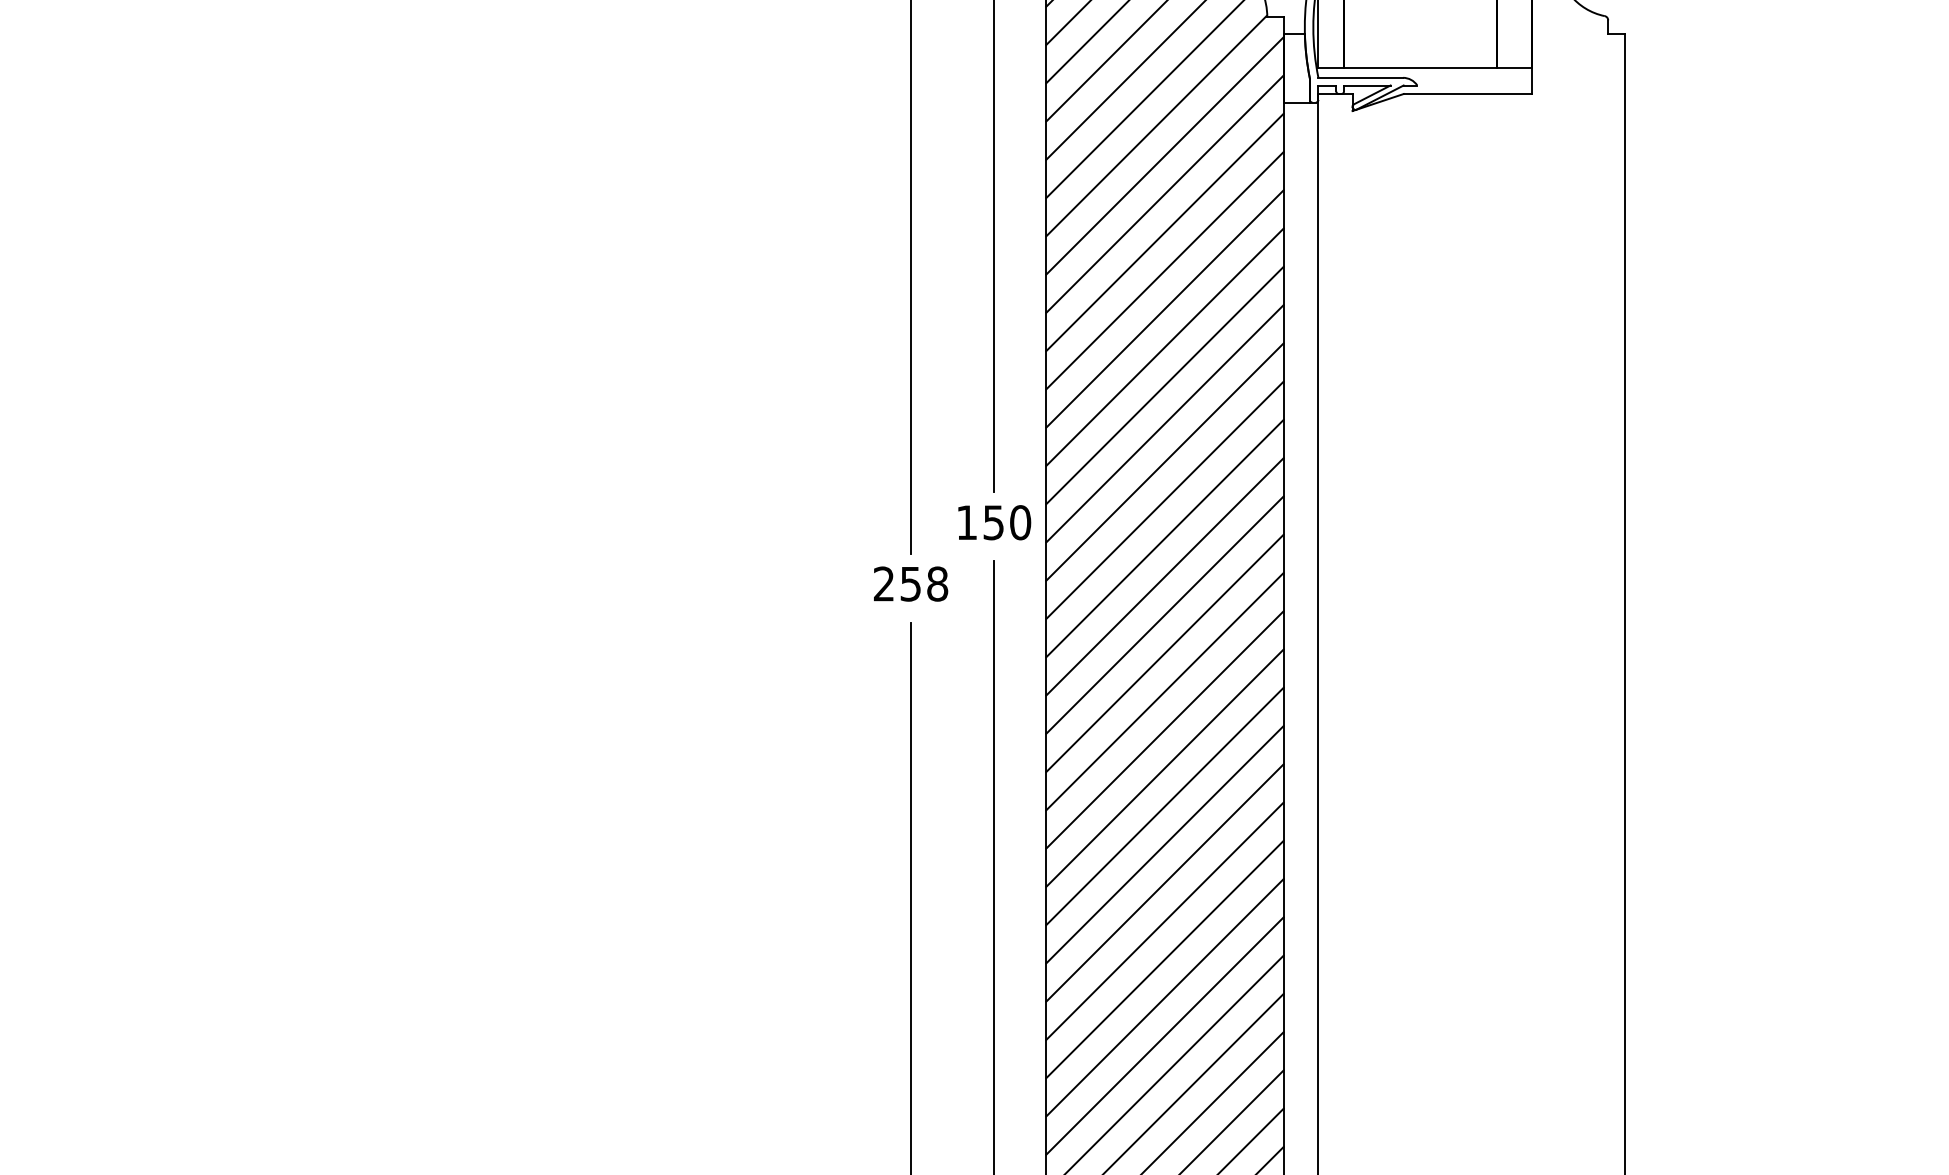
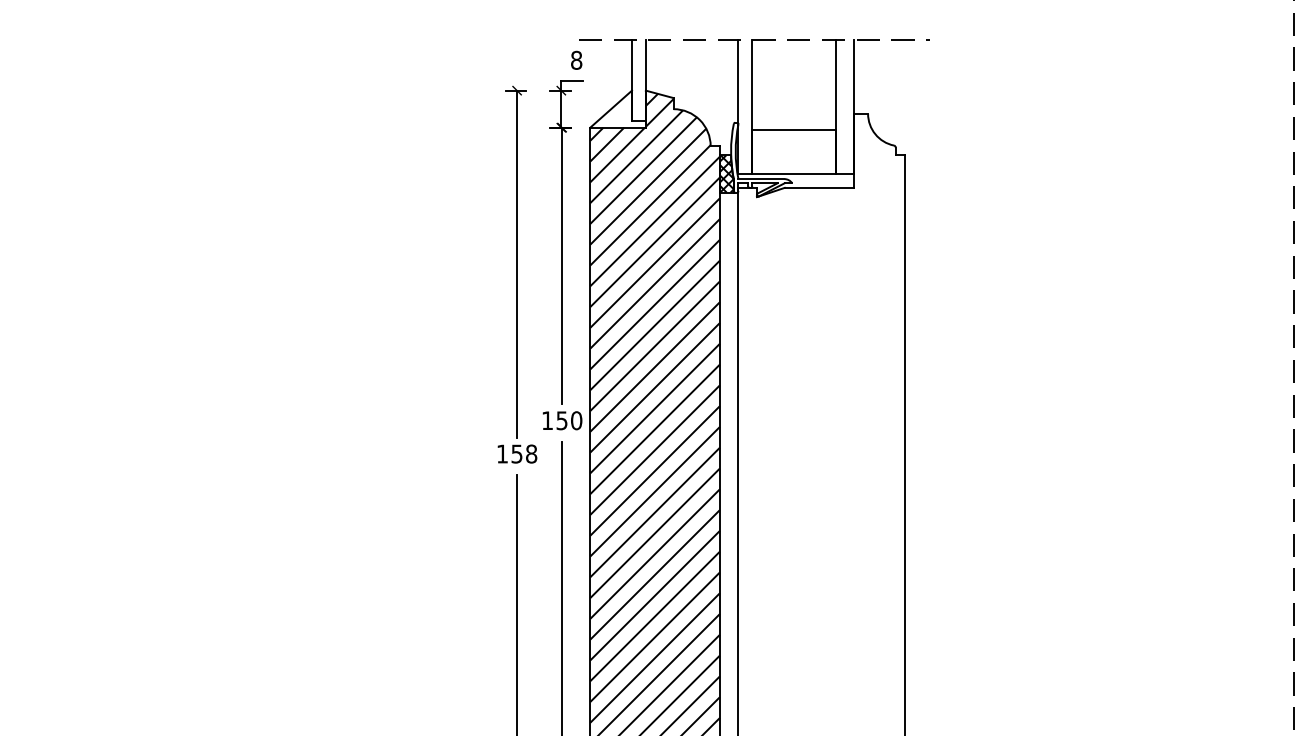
hatch: (1296, 67) -> (726, 173), added
text: (884, 583) -> (502, 453), 258 -> 158

